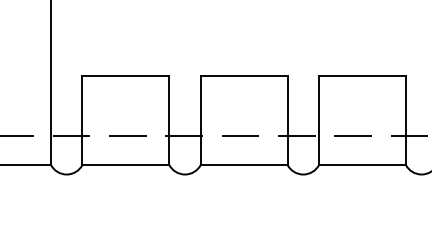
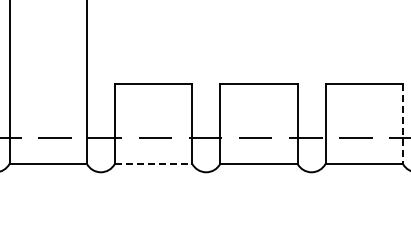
line: (405, 120) -> (402, 124), solid -> dashed
line: (125, 164) -> (153, 163), solid -> dashed

